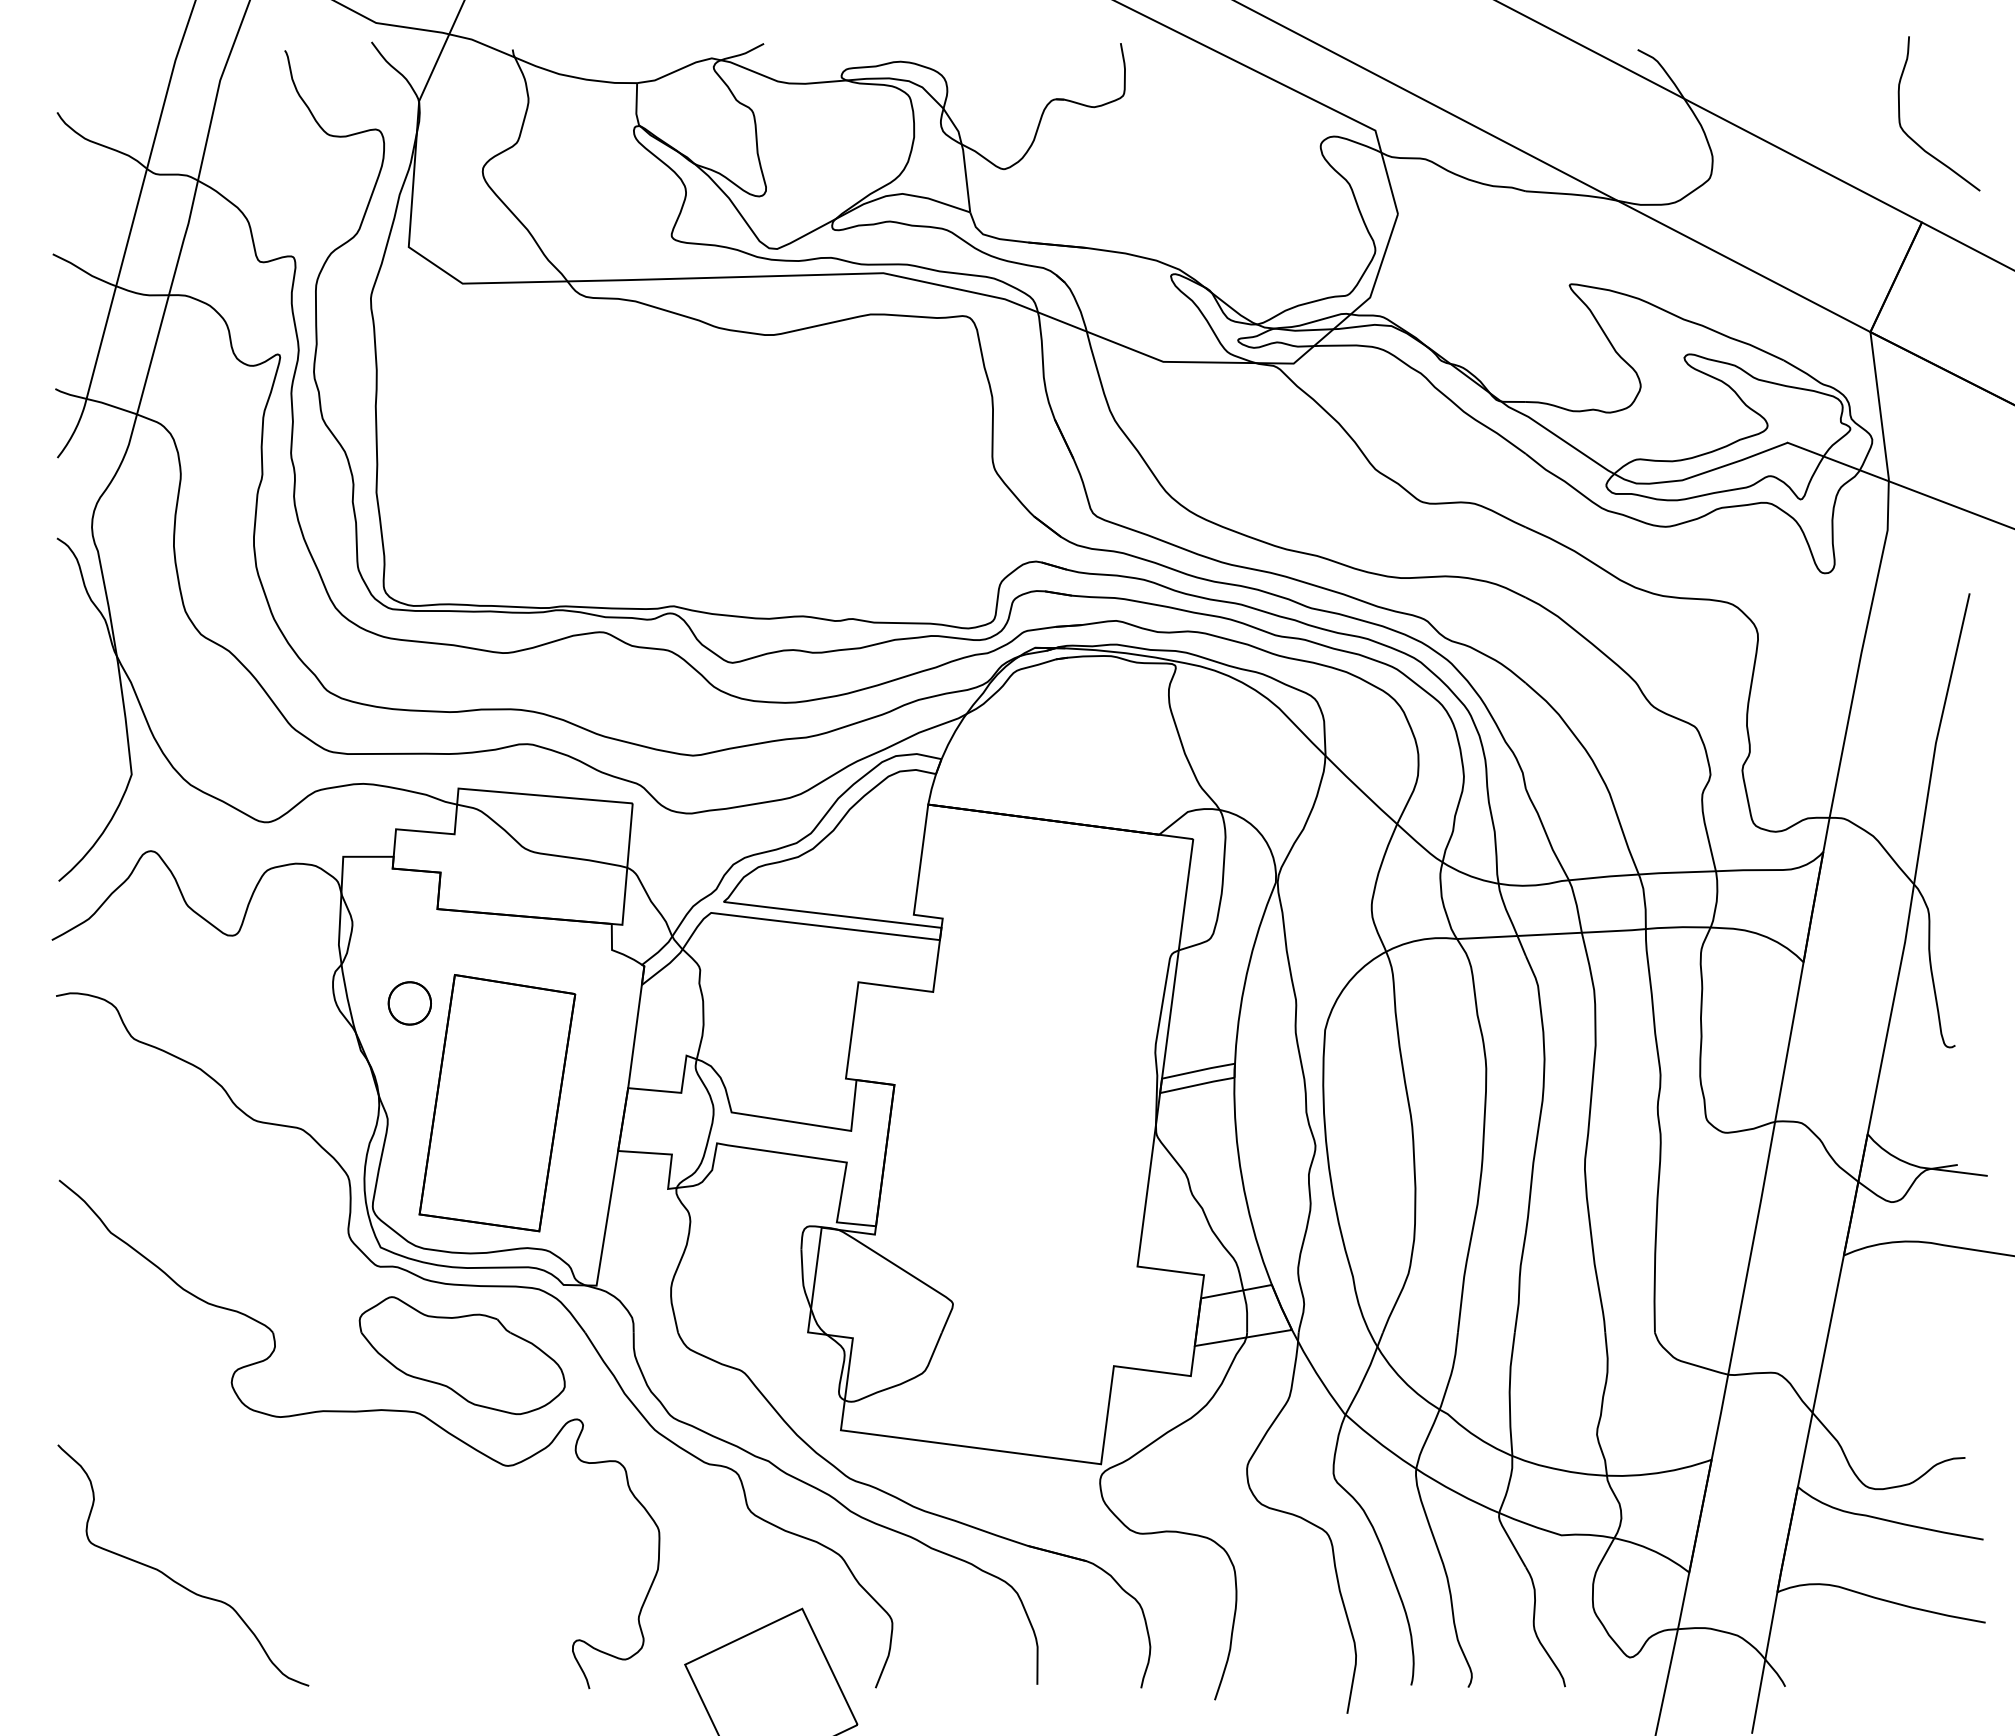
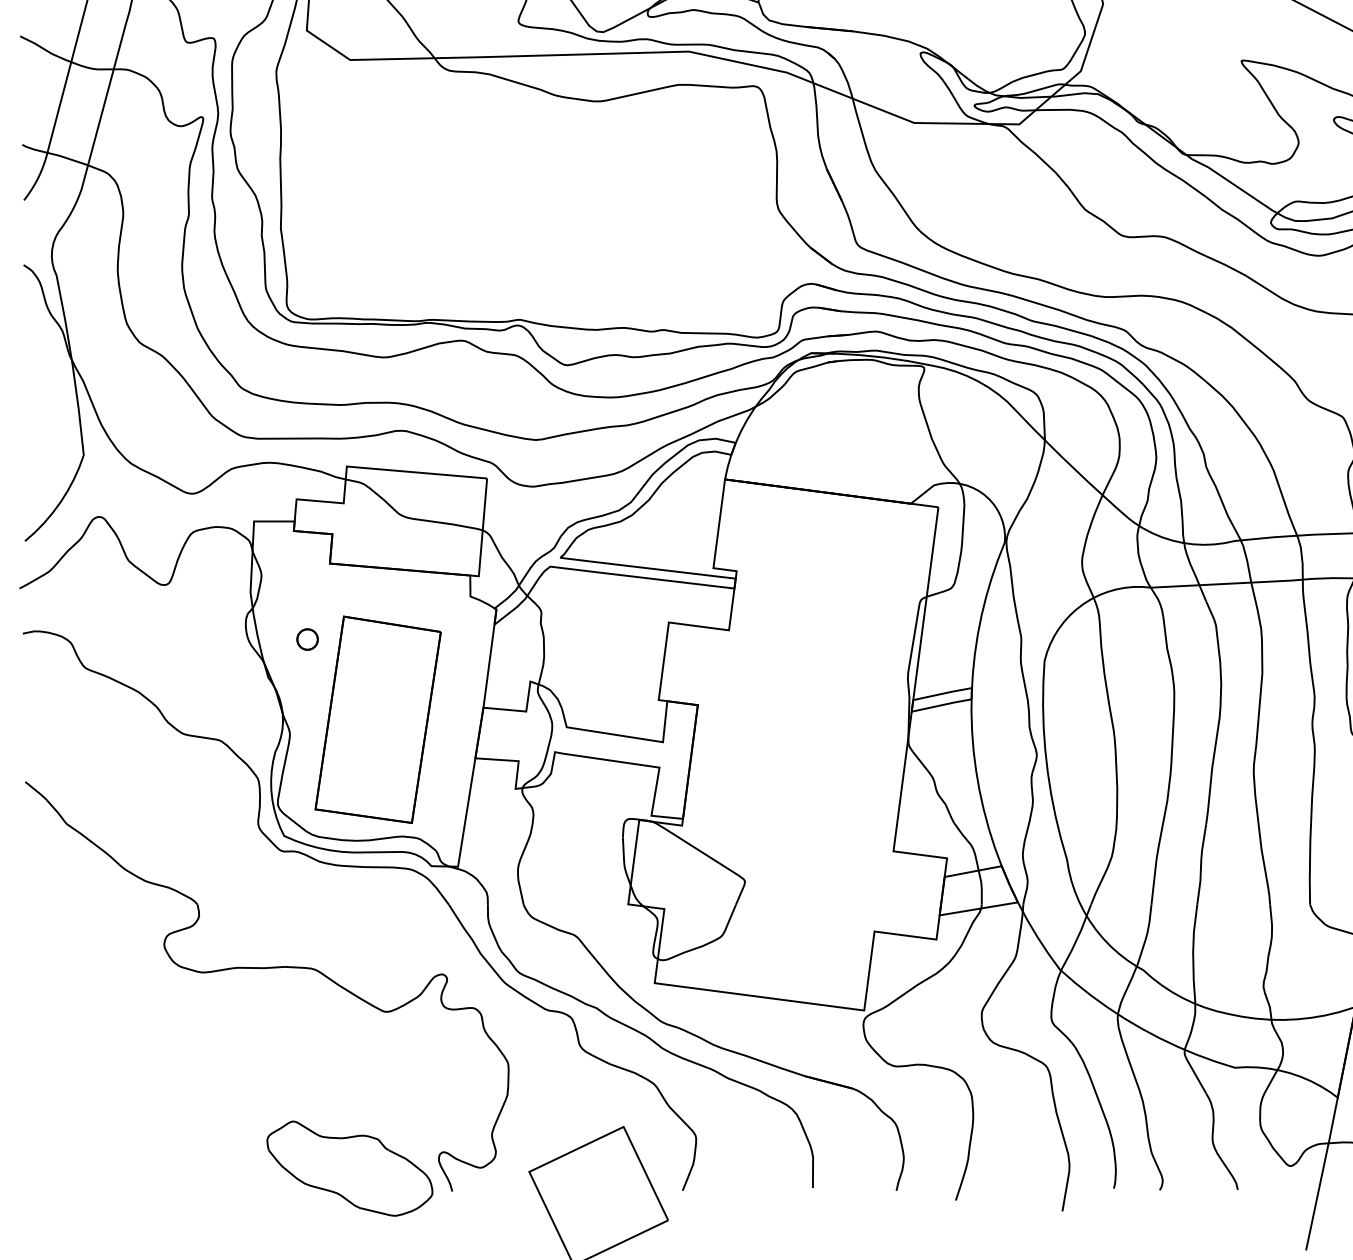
part: (409, 1003) -> (307, 639), size x0.6
part: (461, 1355) -> (349, 1168), moved
curve: (172, 1578) -> (116, 1102), removed

